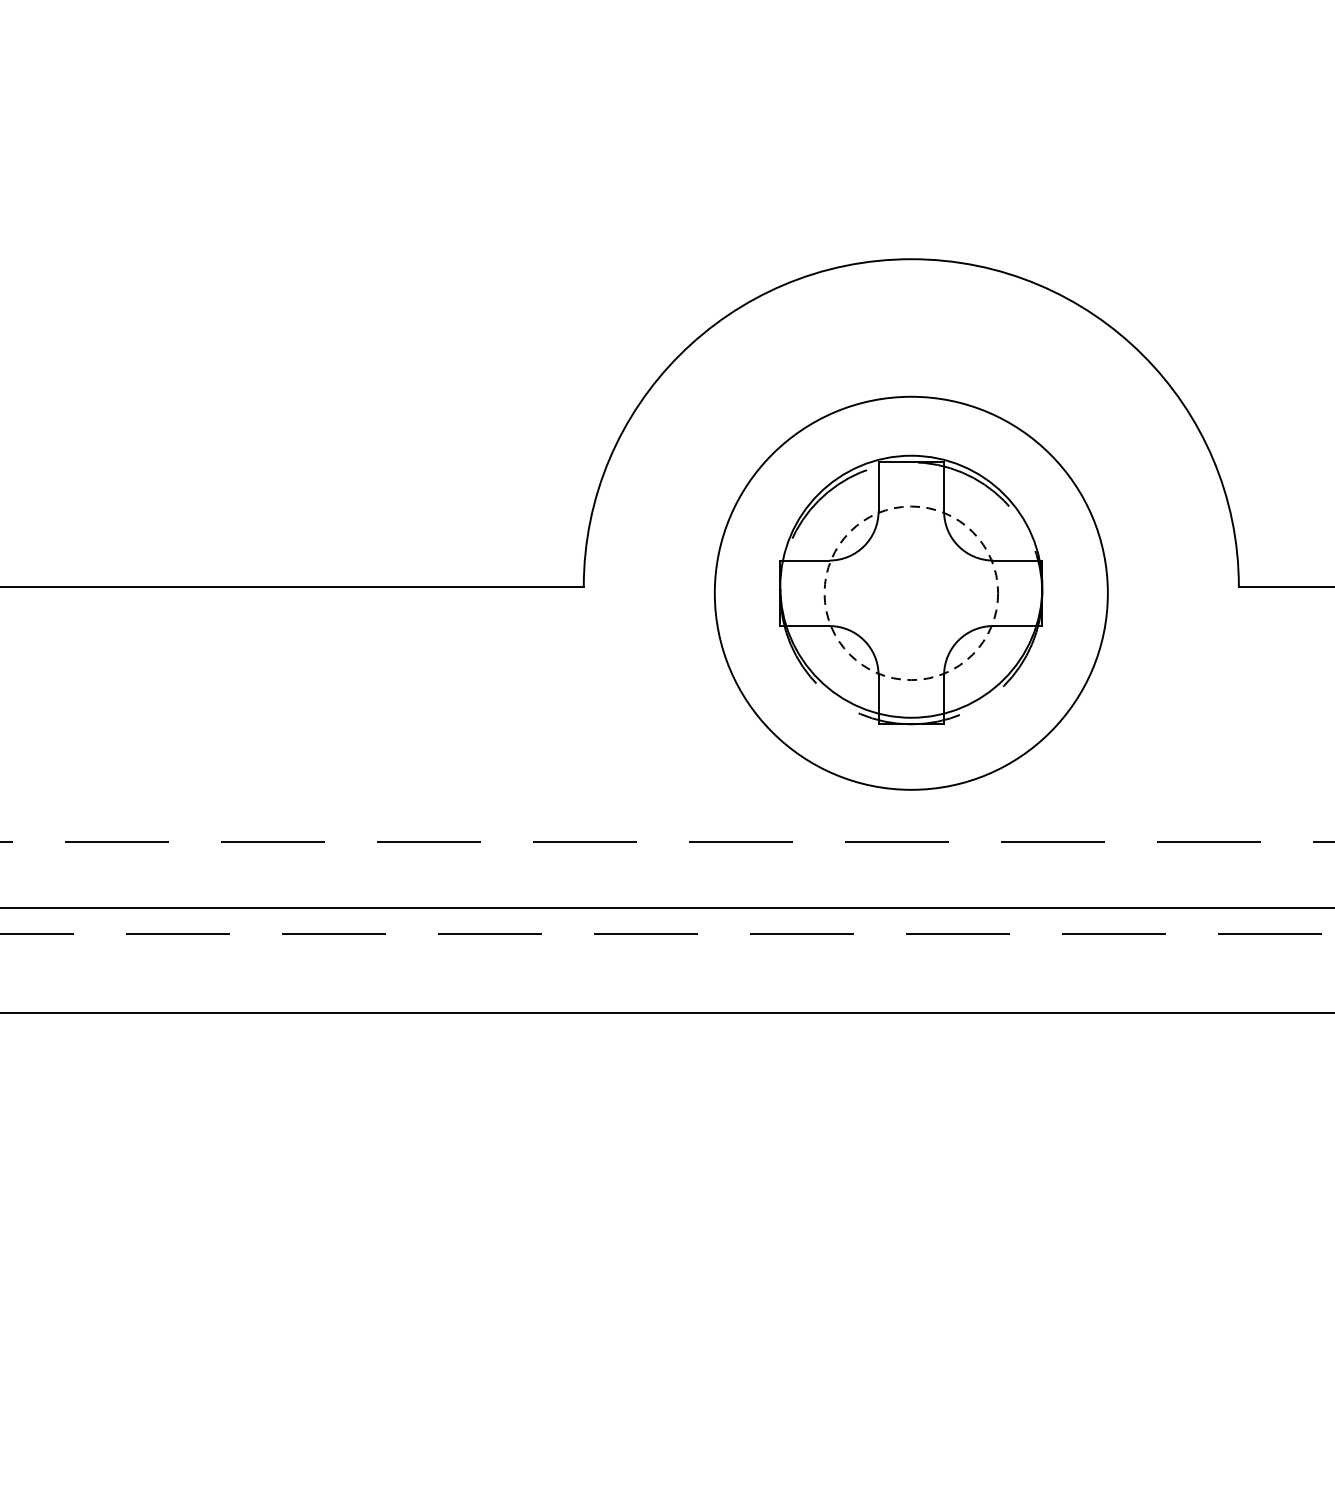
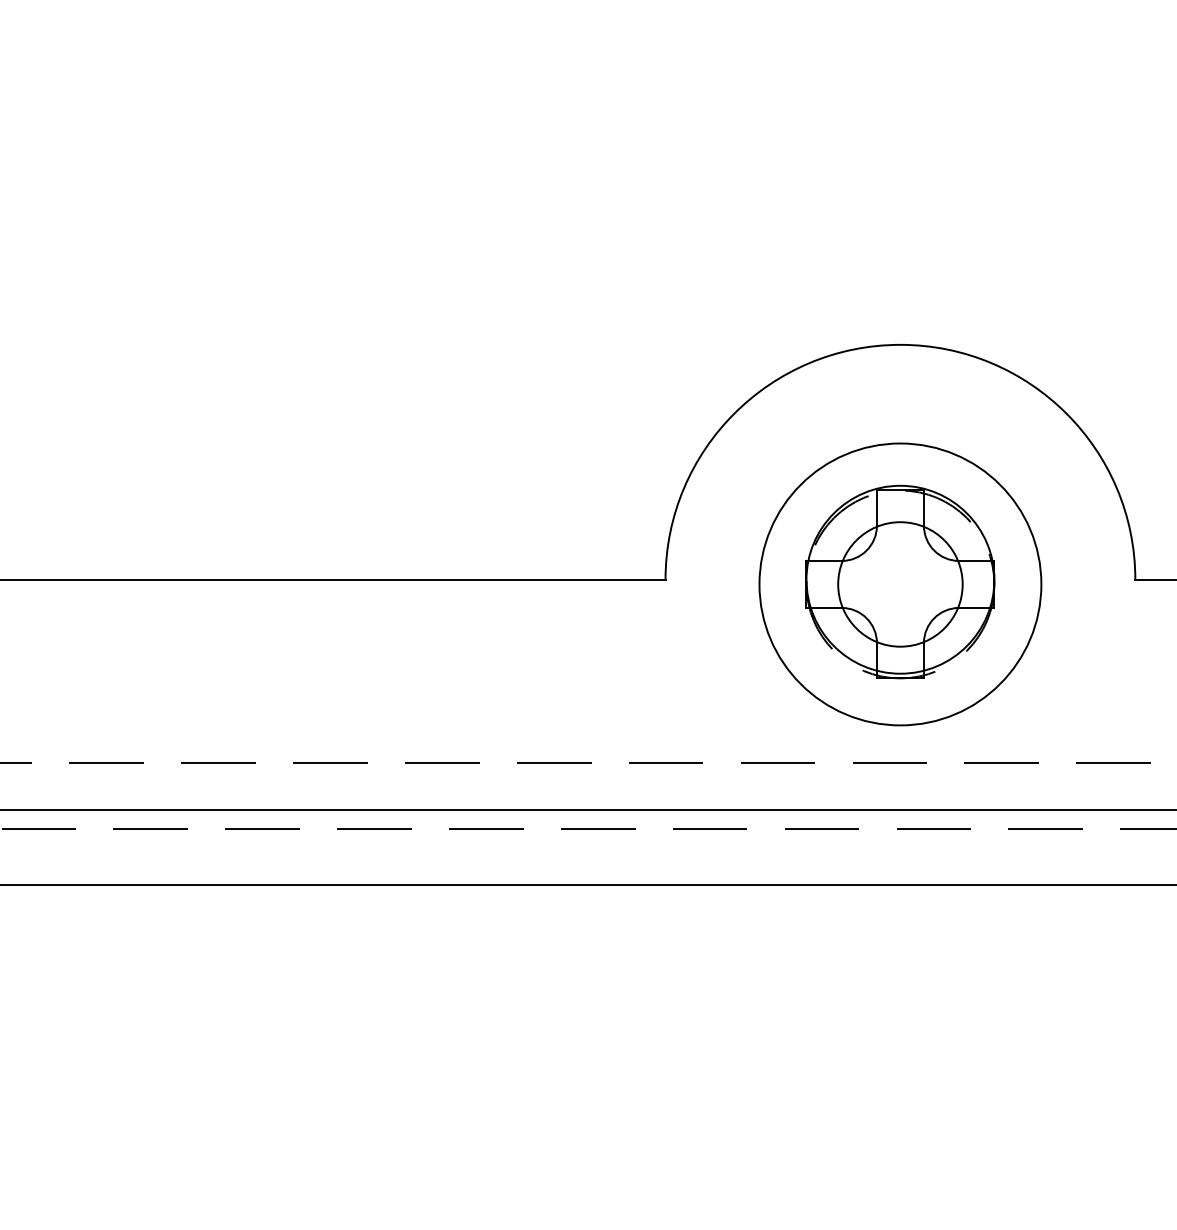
circle: (911, 593) -> (900, 584), dashed -> solid

